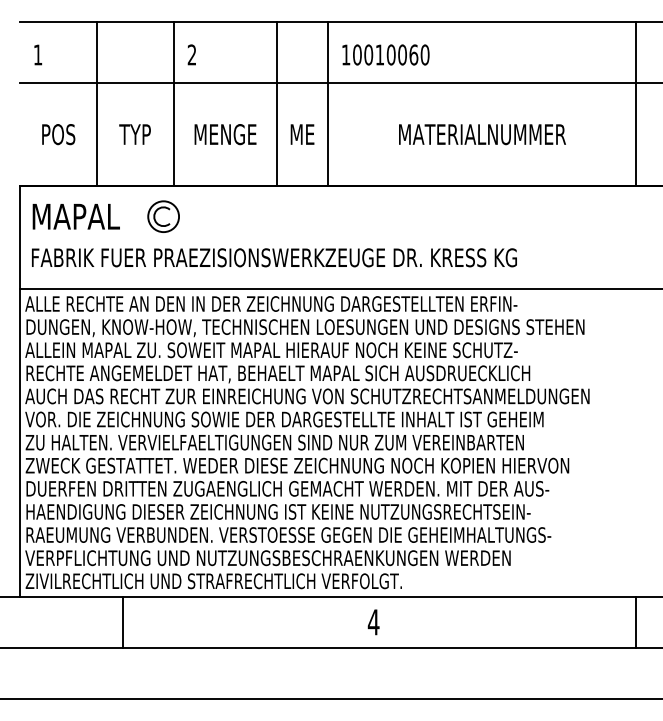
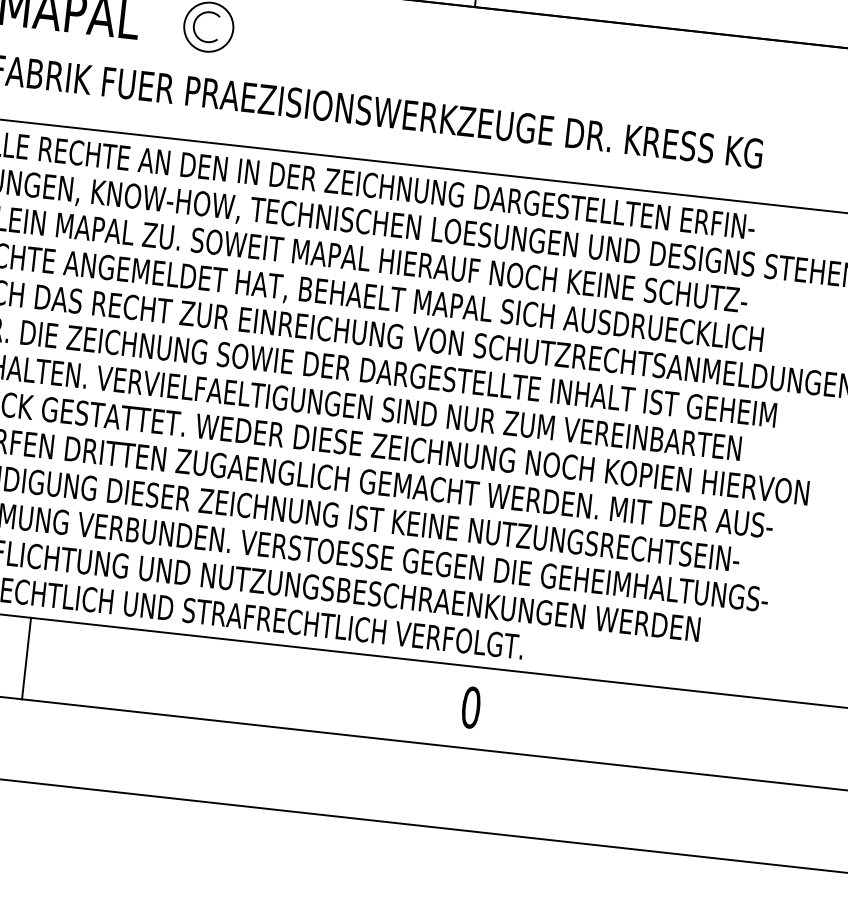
line: (122, 622) -> (26, 658), moved
text: (373, 622) -> (470, 707), 4 -> 0

